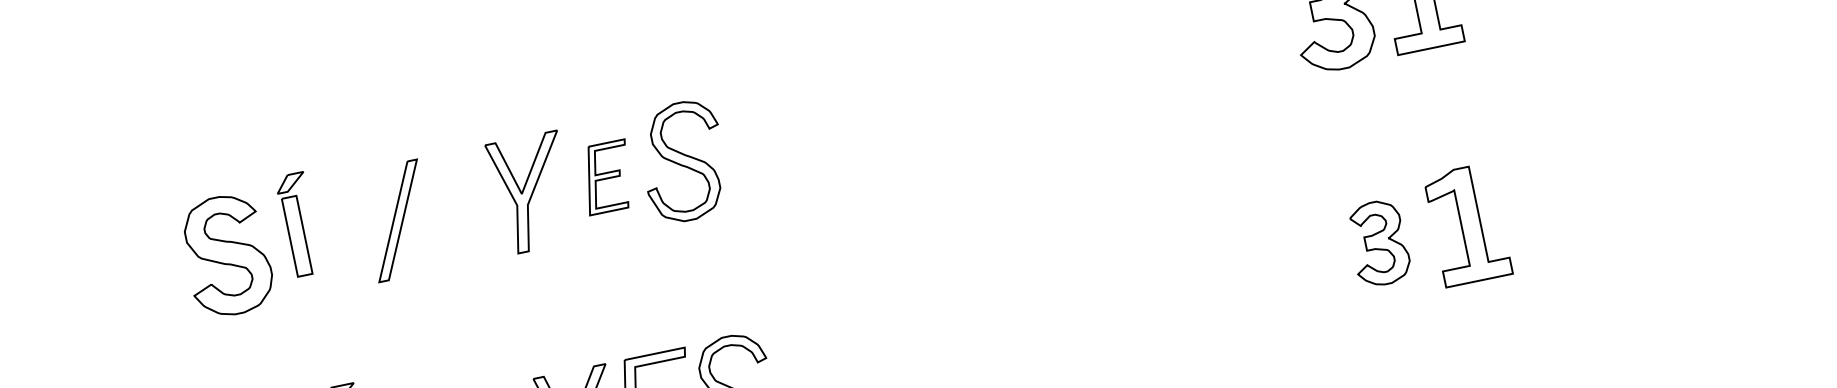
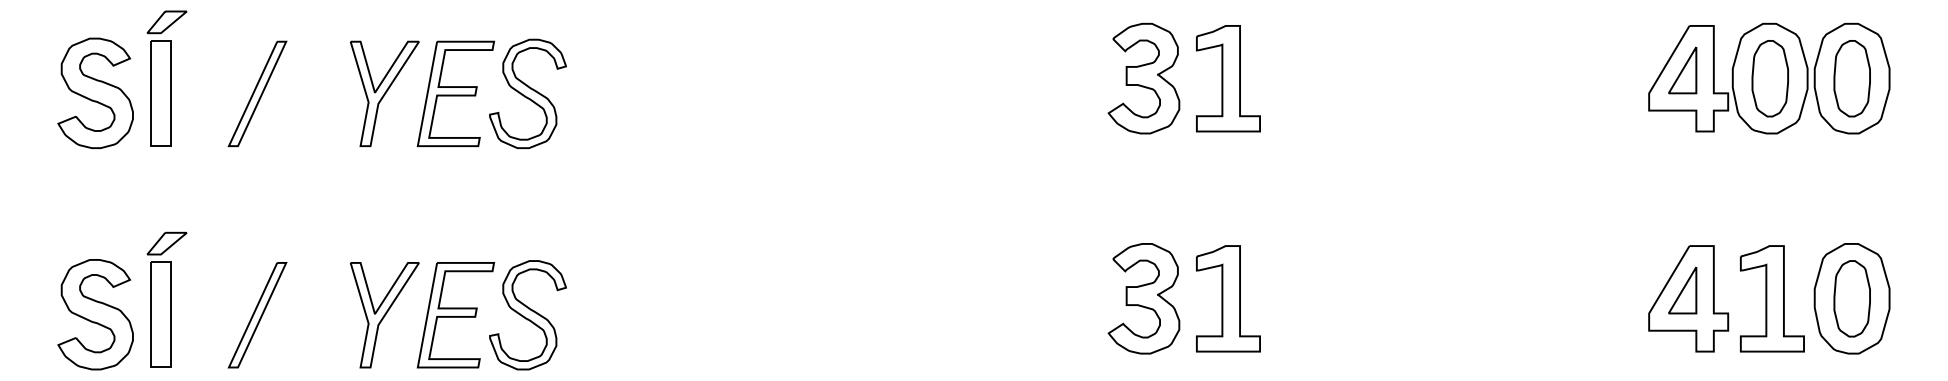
part: (607, 177) -> (455, 93), size x1.67
part: (298, 224) -> (166, 78), size x1.43
part: (1378, 243) -> (1143, 298), size x1.43

